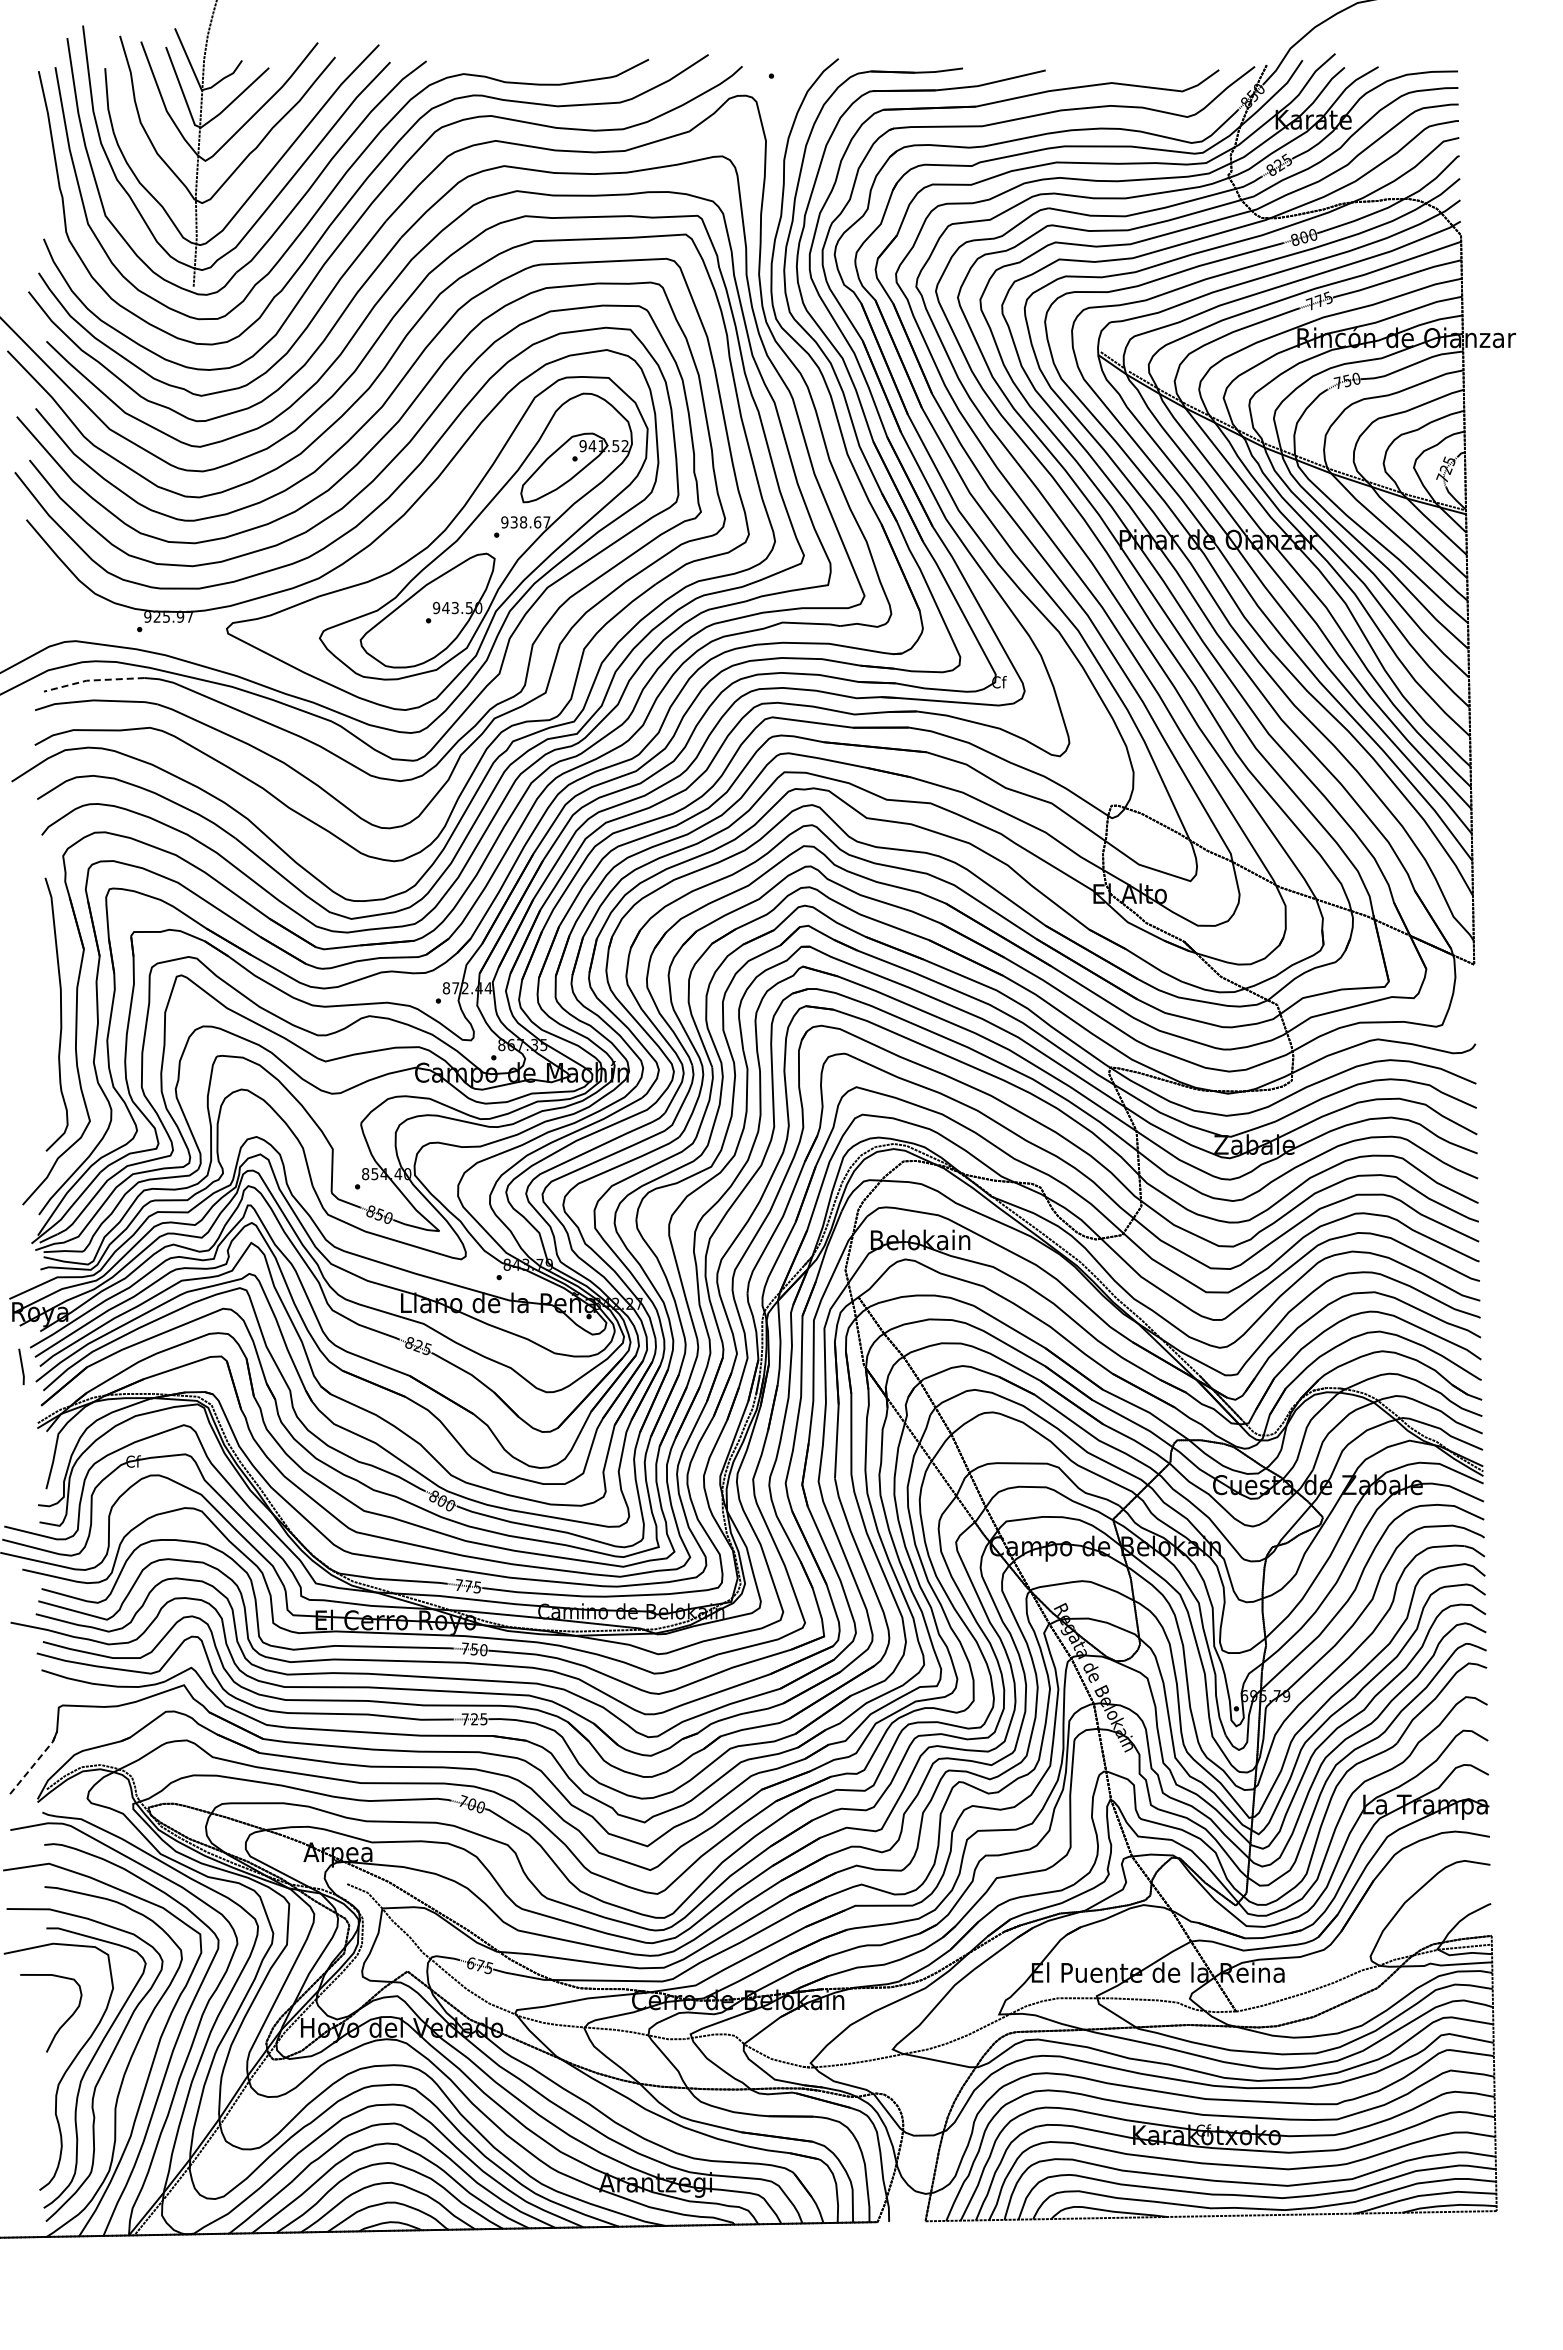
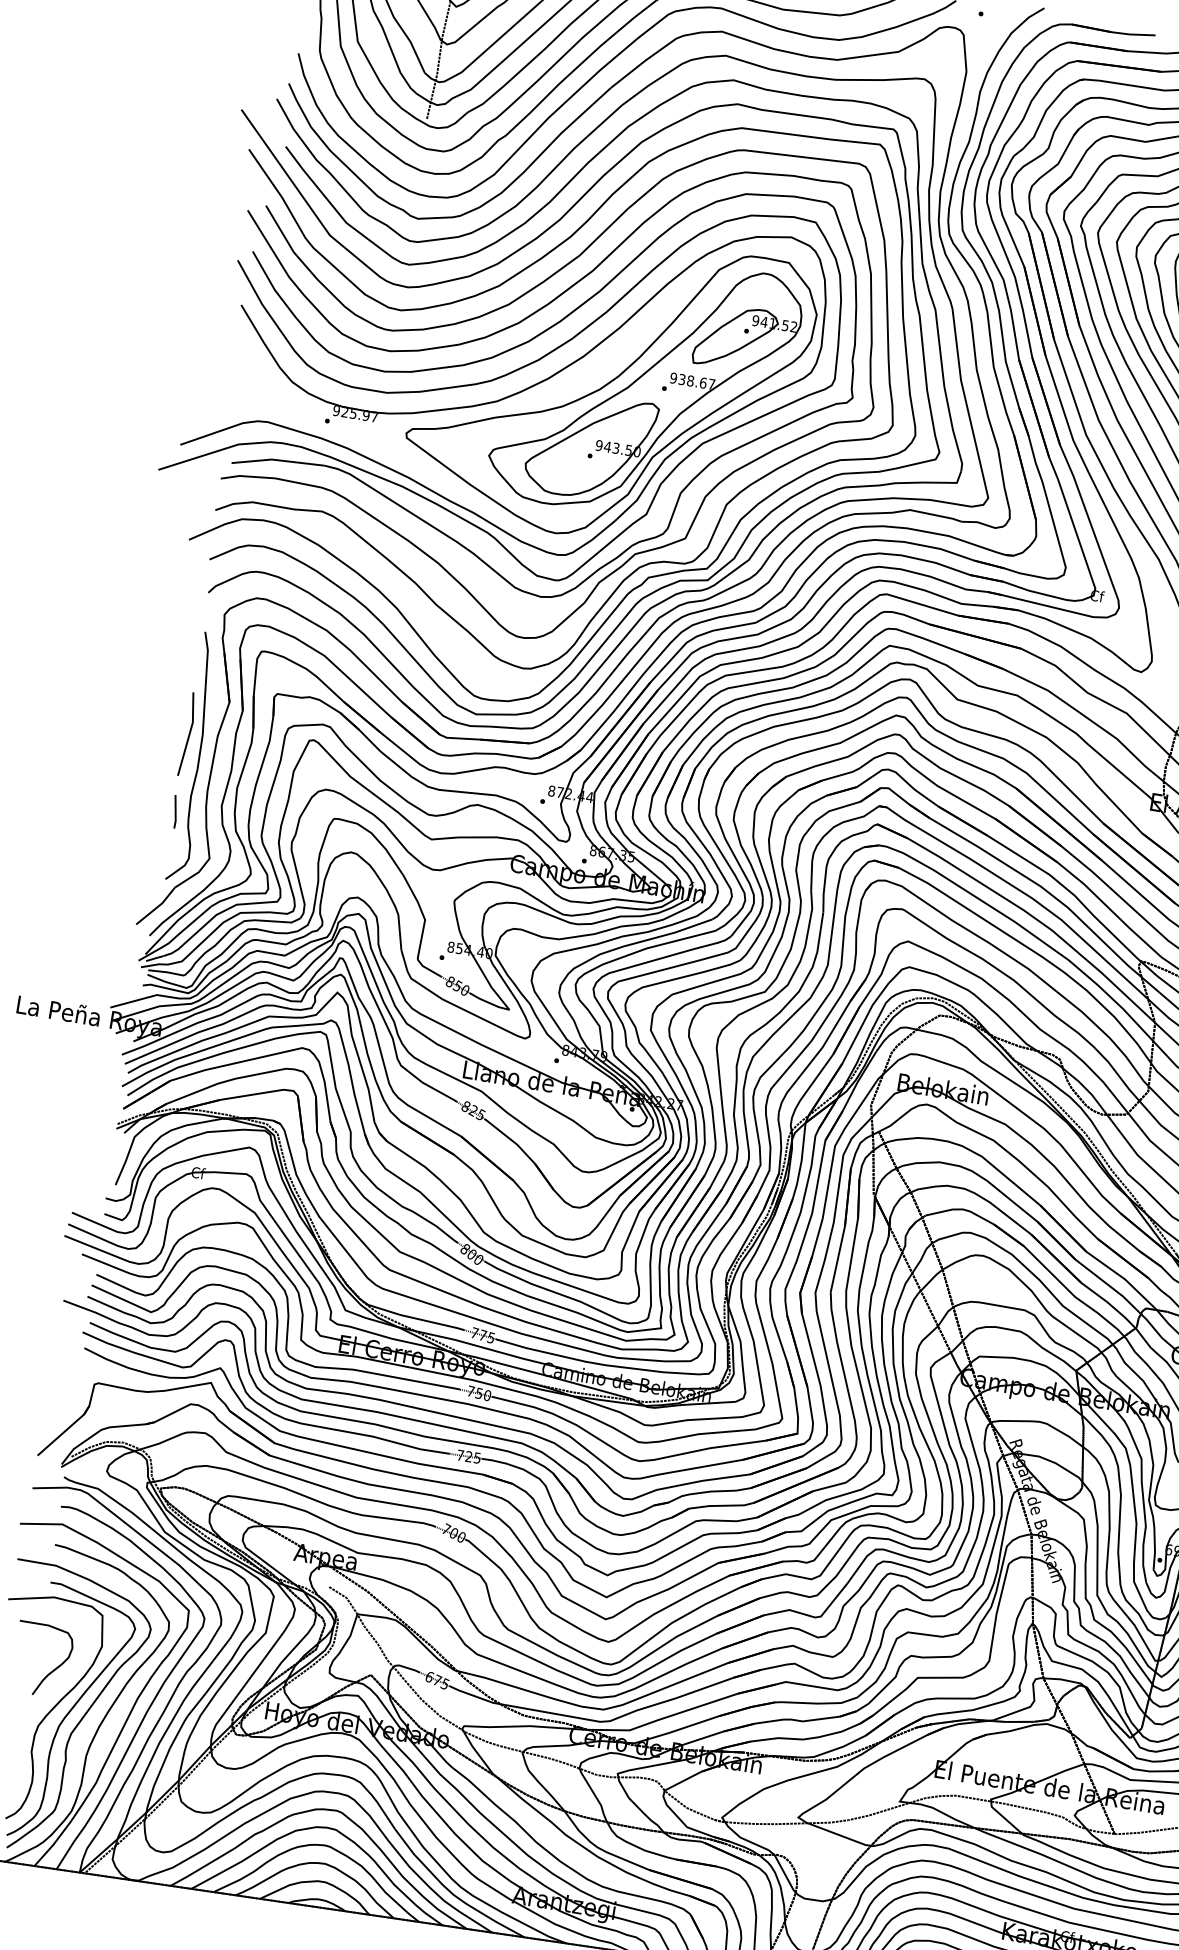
line: (92, 680) -> (277, 460), dashed -> solid
line: (45, 991) -> (188, 734), added
line: (21, 1366) -> (175, 811), moved
line: (35, 1763) -> (65, 1431), dashed -> solid

